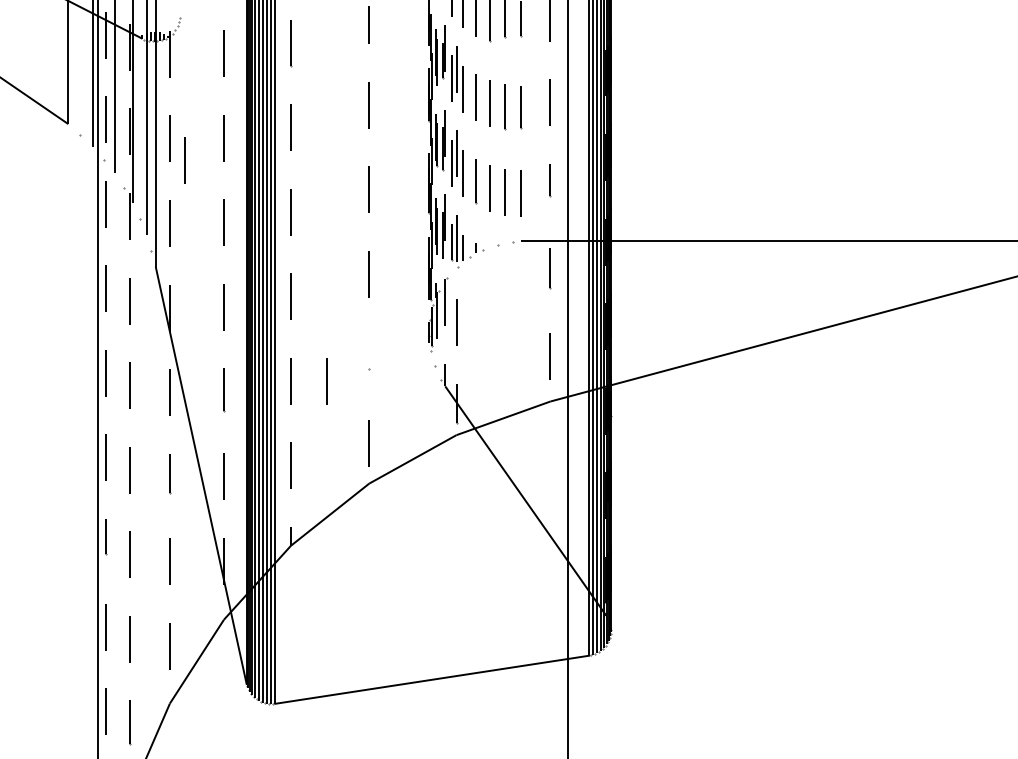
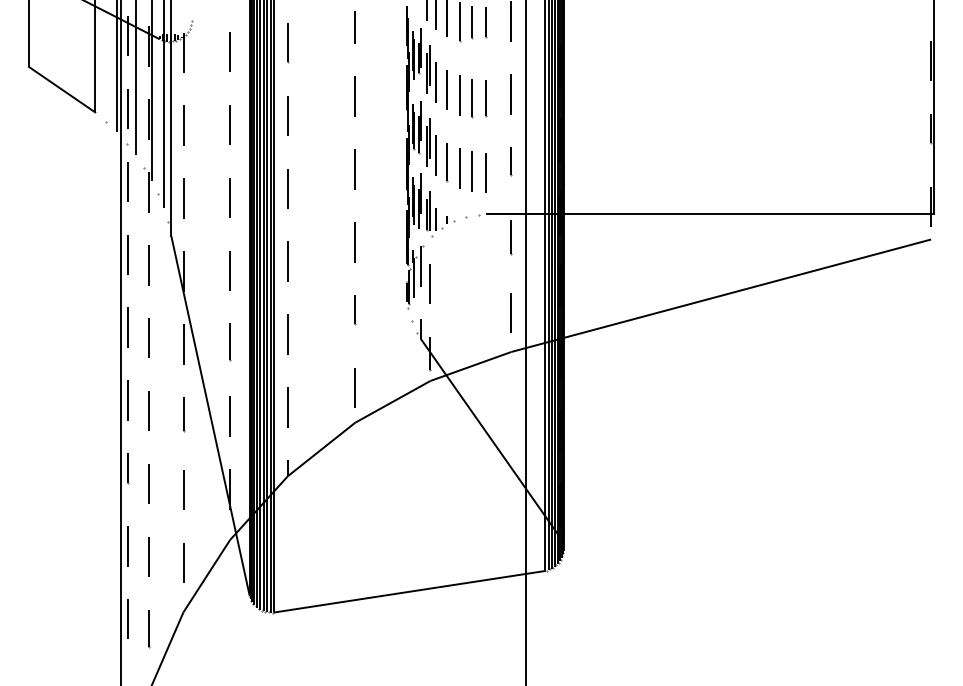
line: (183, 159) -> (195, 143), removed
line: (369, 352) -> (355, 309), added
line: (326, 381) -> (318, 334), removed

